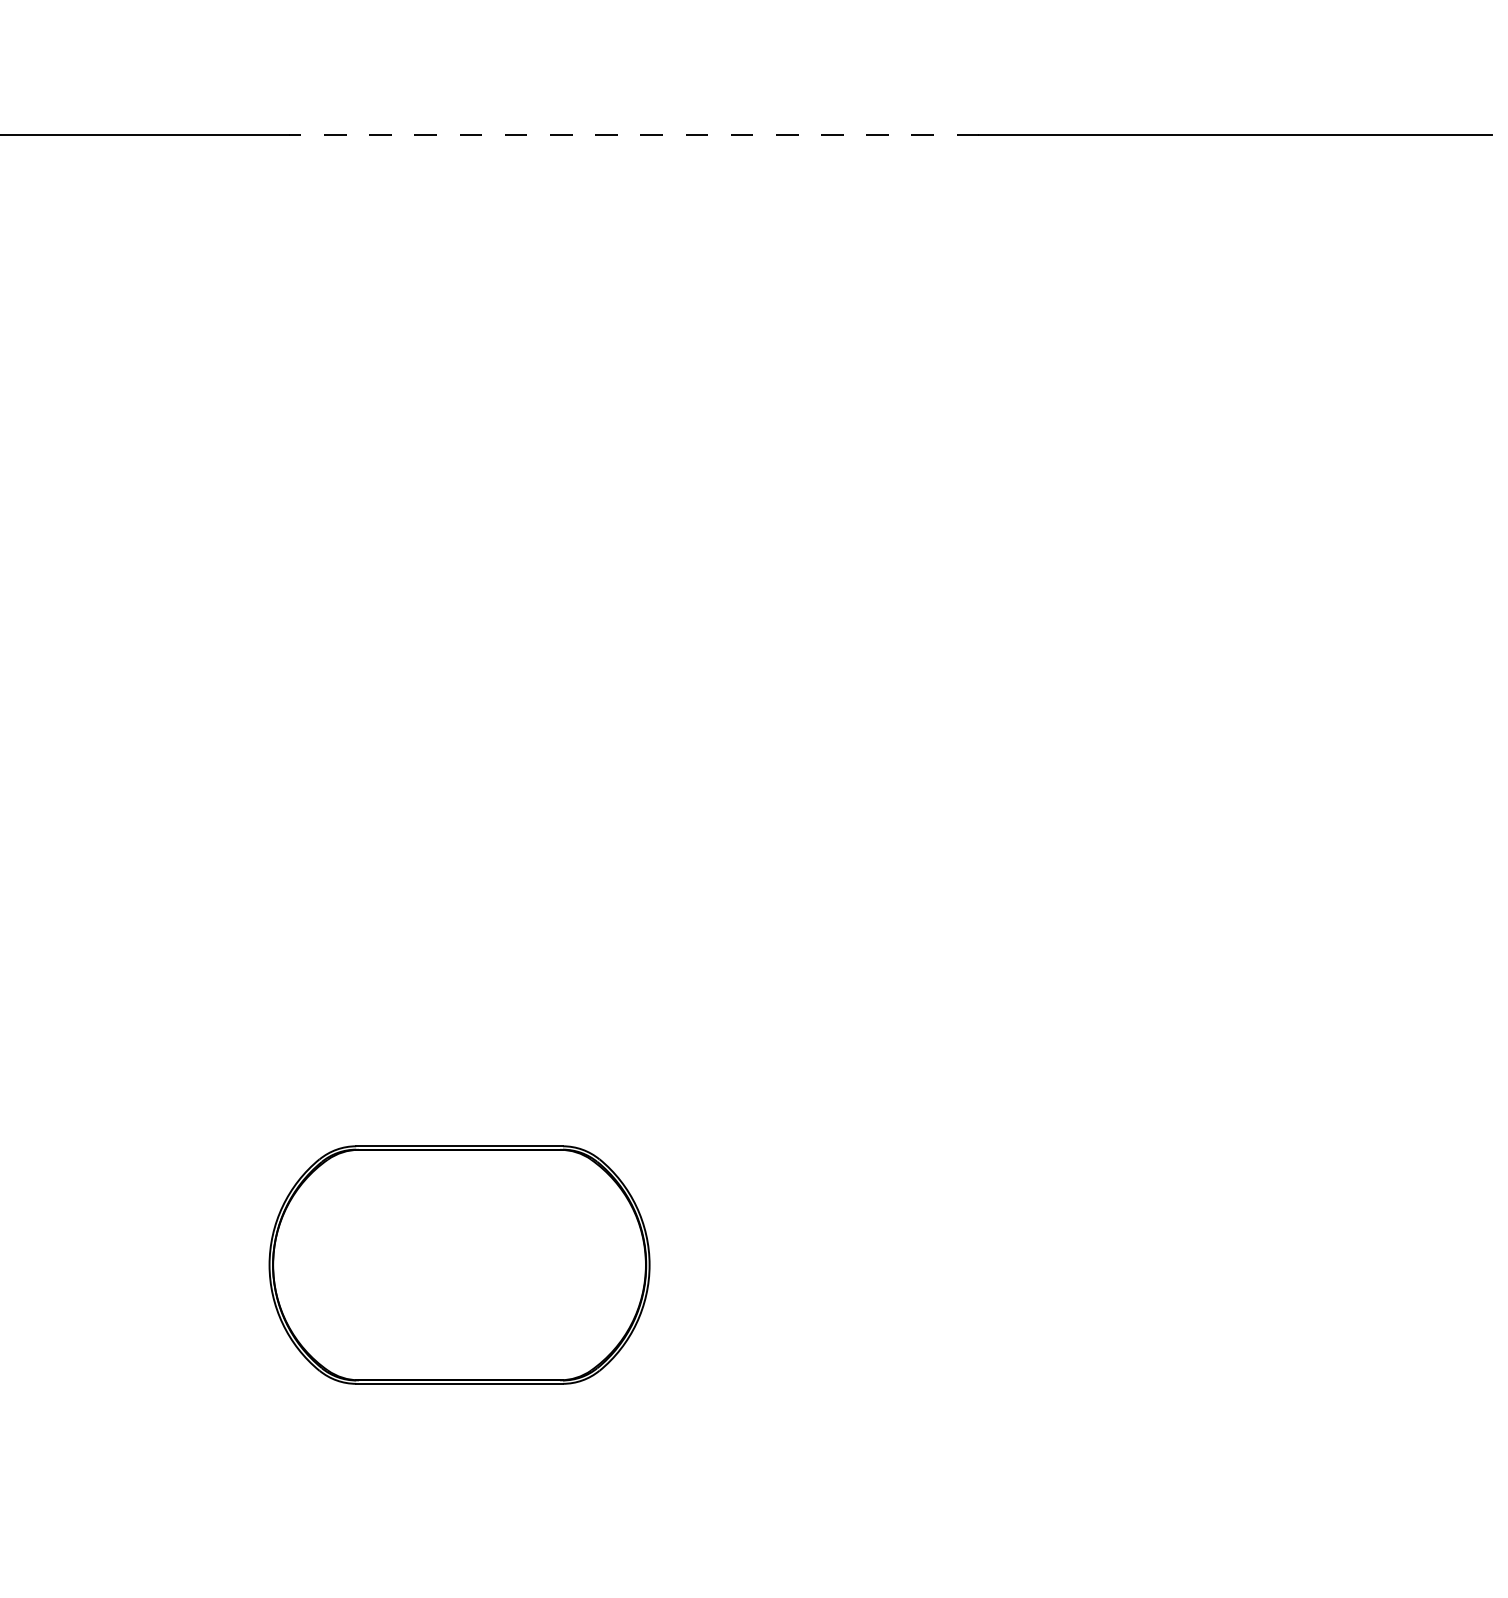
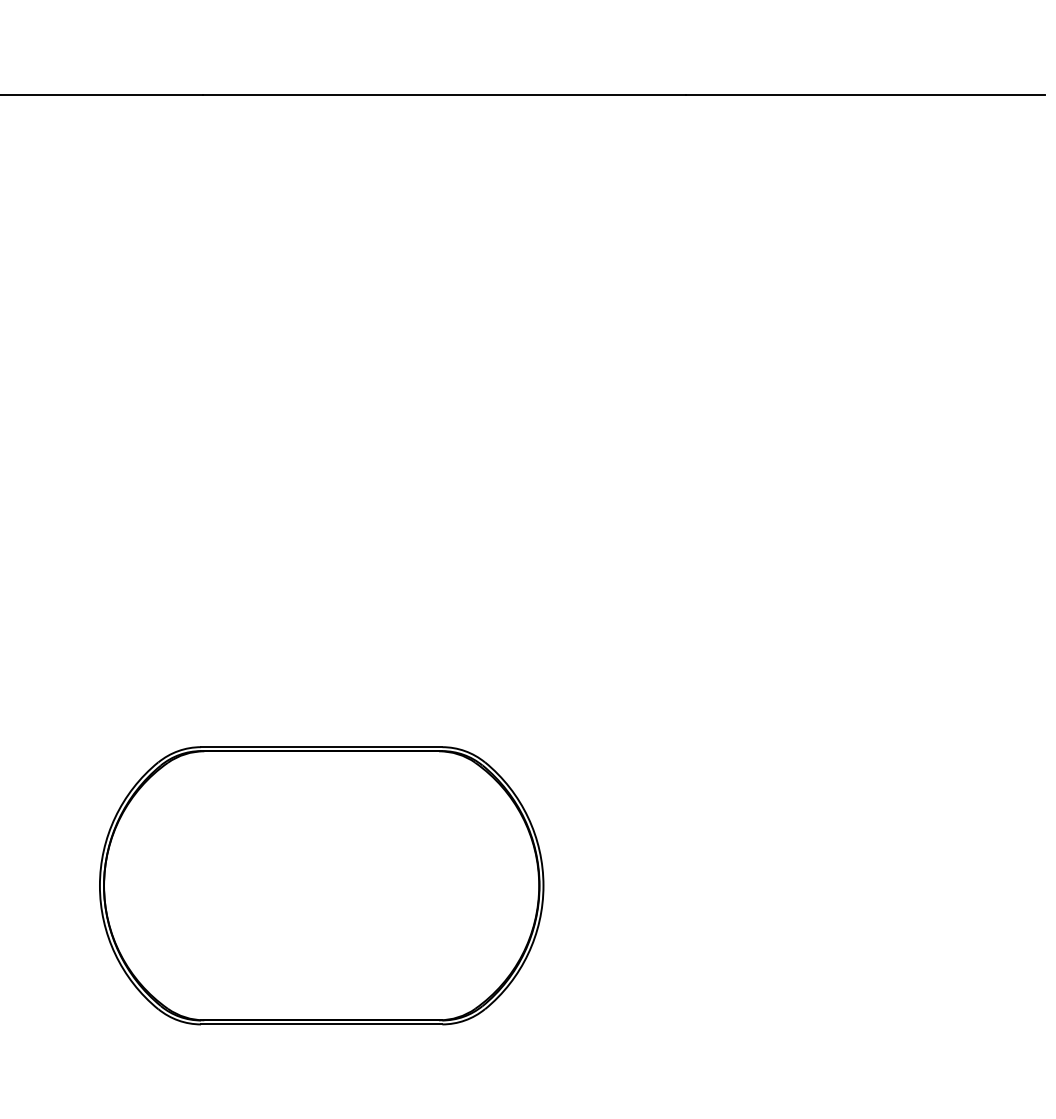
line: (634, 134) -> (444, 94), dashed -> solid
part: (459, 1264) -> (321, 885), size x1.67

